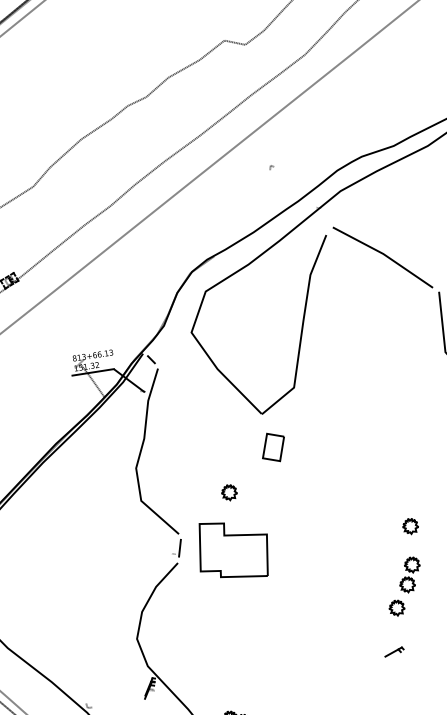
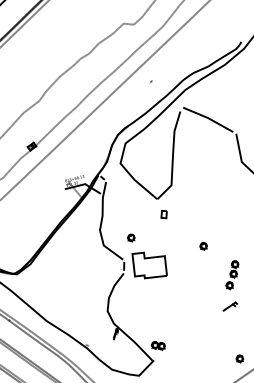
part: (271, 447) -> (163, 214), size x0.6
part: (229, 491) -> (131, 237), moved
part: (410, 526) -> (203, 246), moved
part: (394, 652) -> (230, 306), size x1.6

